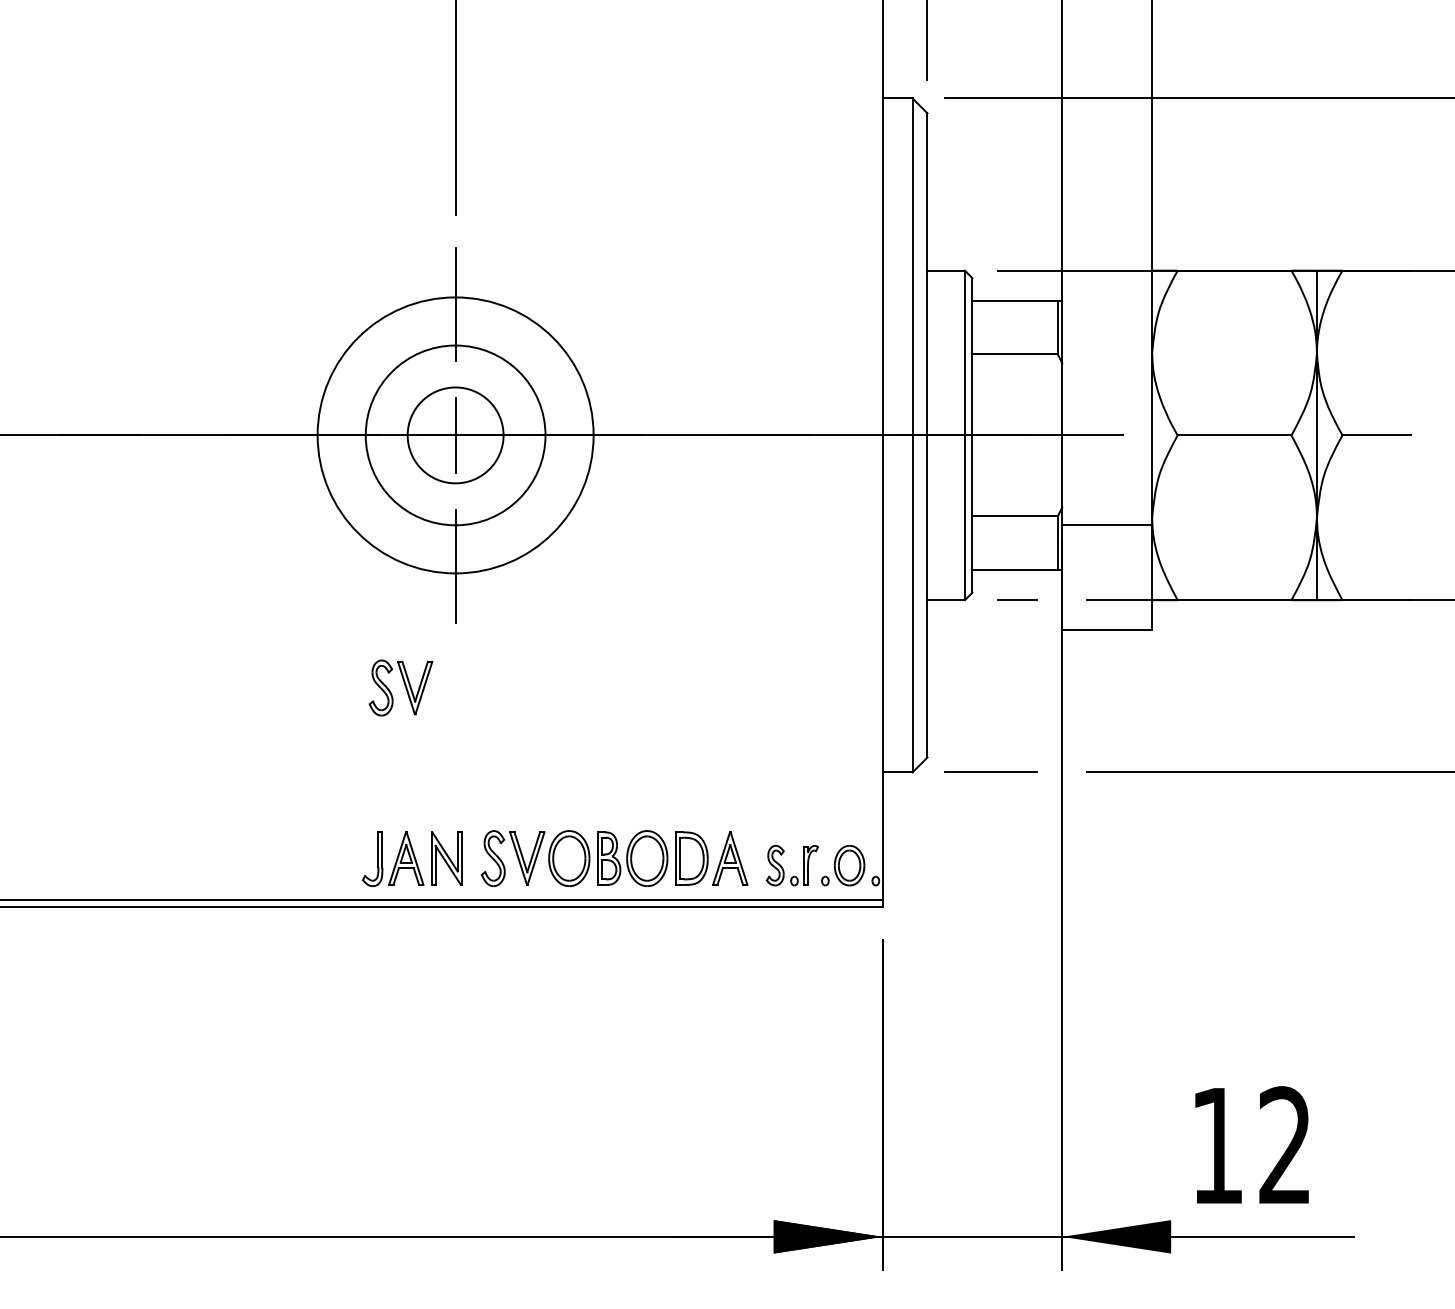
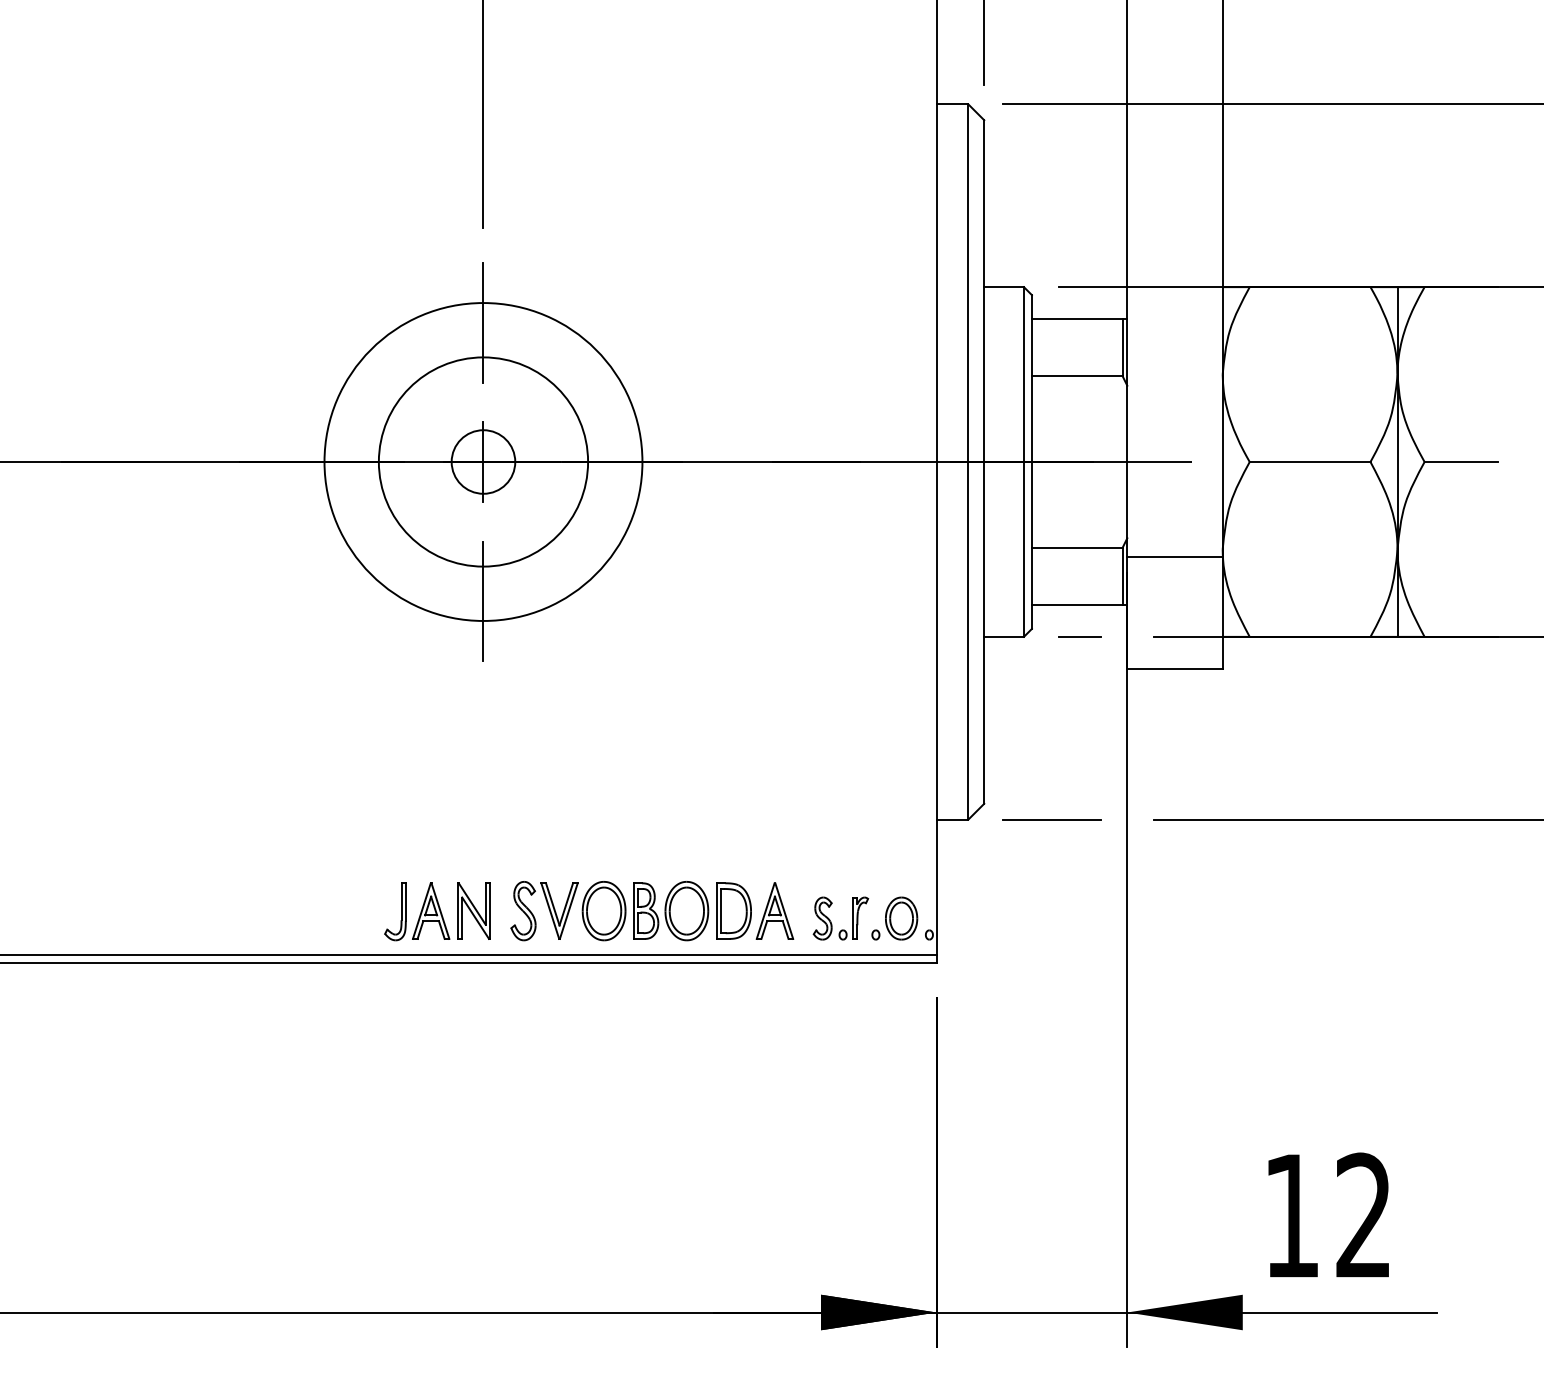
circle: (455, 434) -> (483, 461), size x0.62
circle: (455, 434) -> (483, 461), size x0.71
circle: (455, 434) -> (483, 461), size x1.67
part: (400, 688) -> (425, 730), removed

